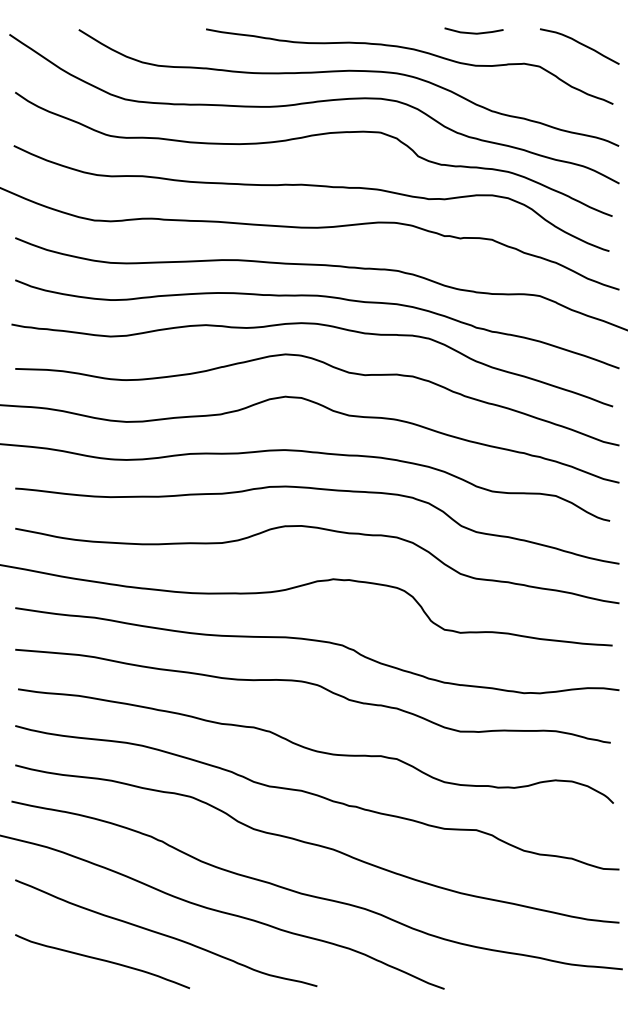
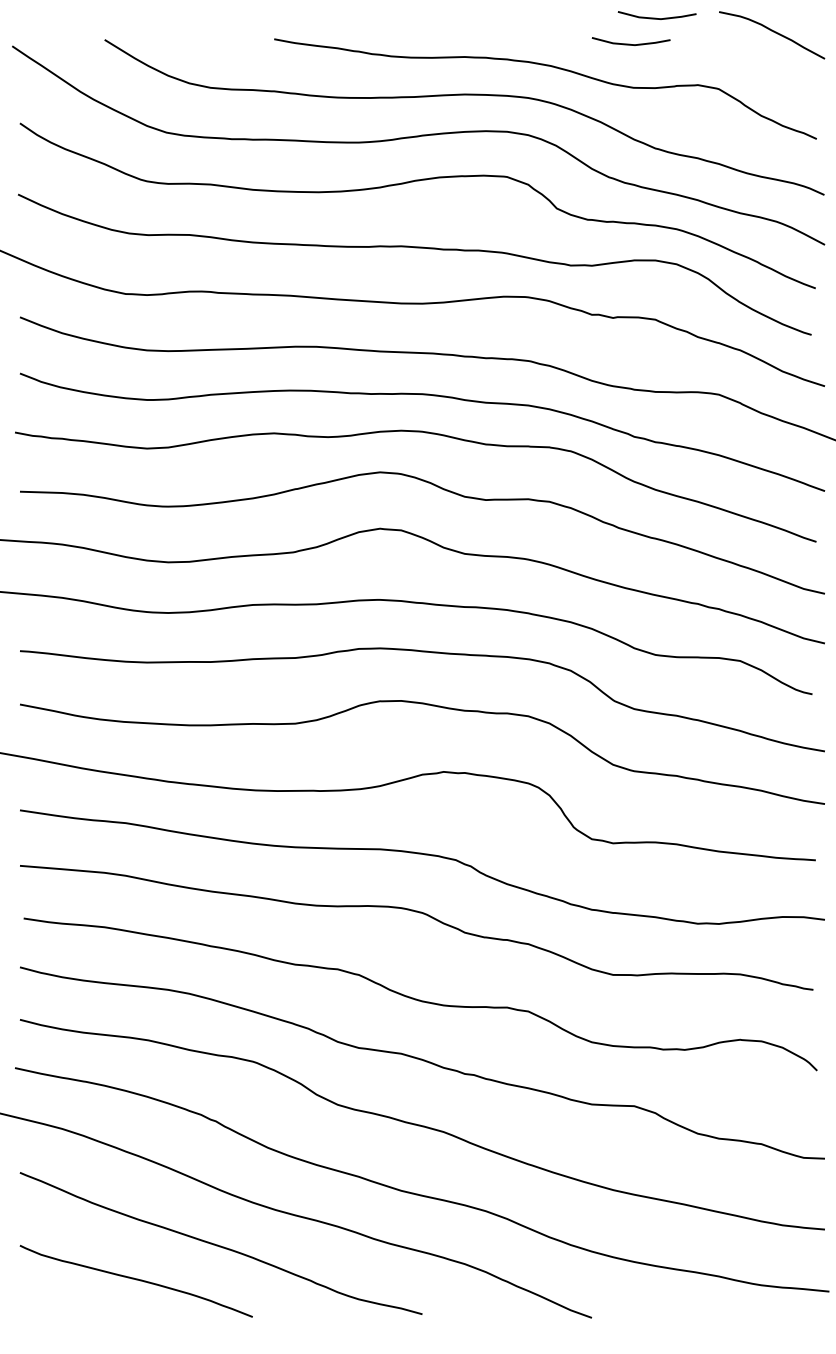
curve: (493, 12) -> (656, 17), added
curve: (580, 44) -> (773, 32), moved

